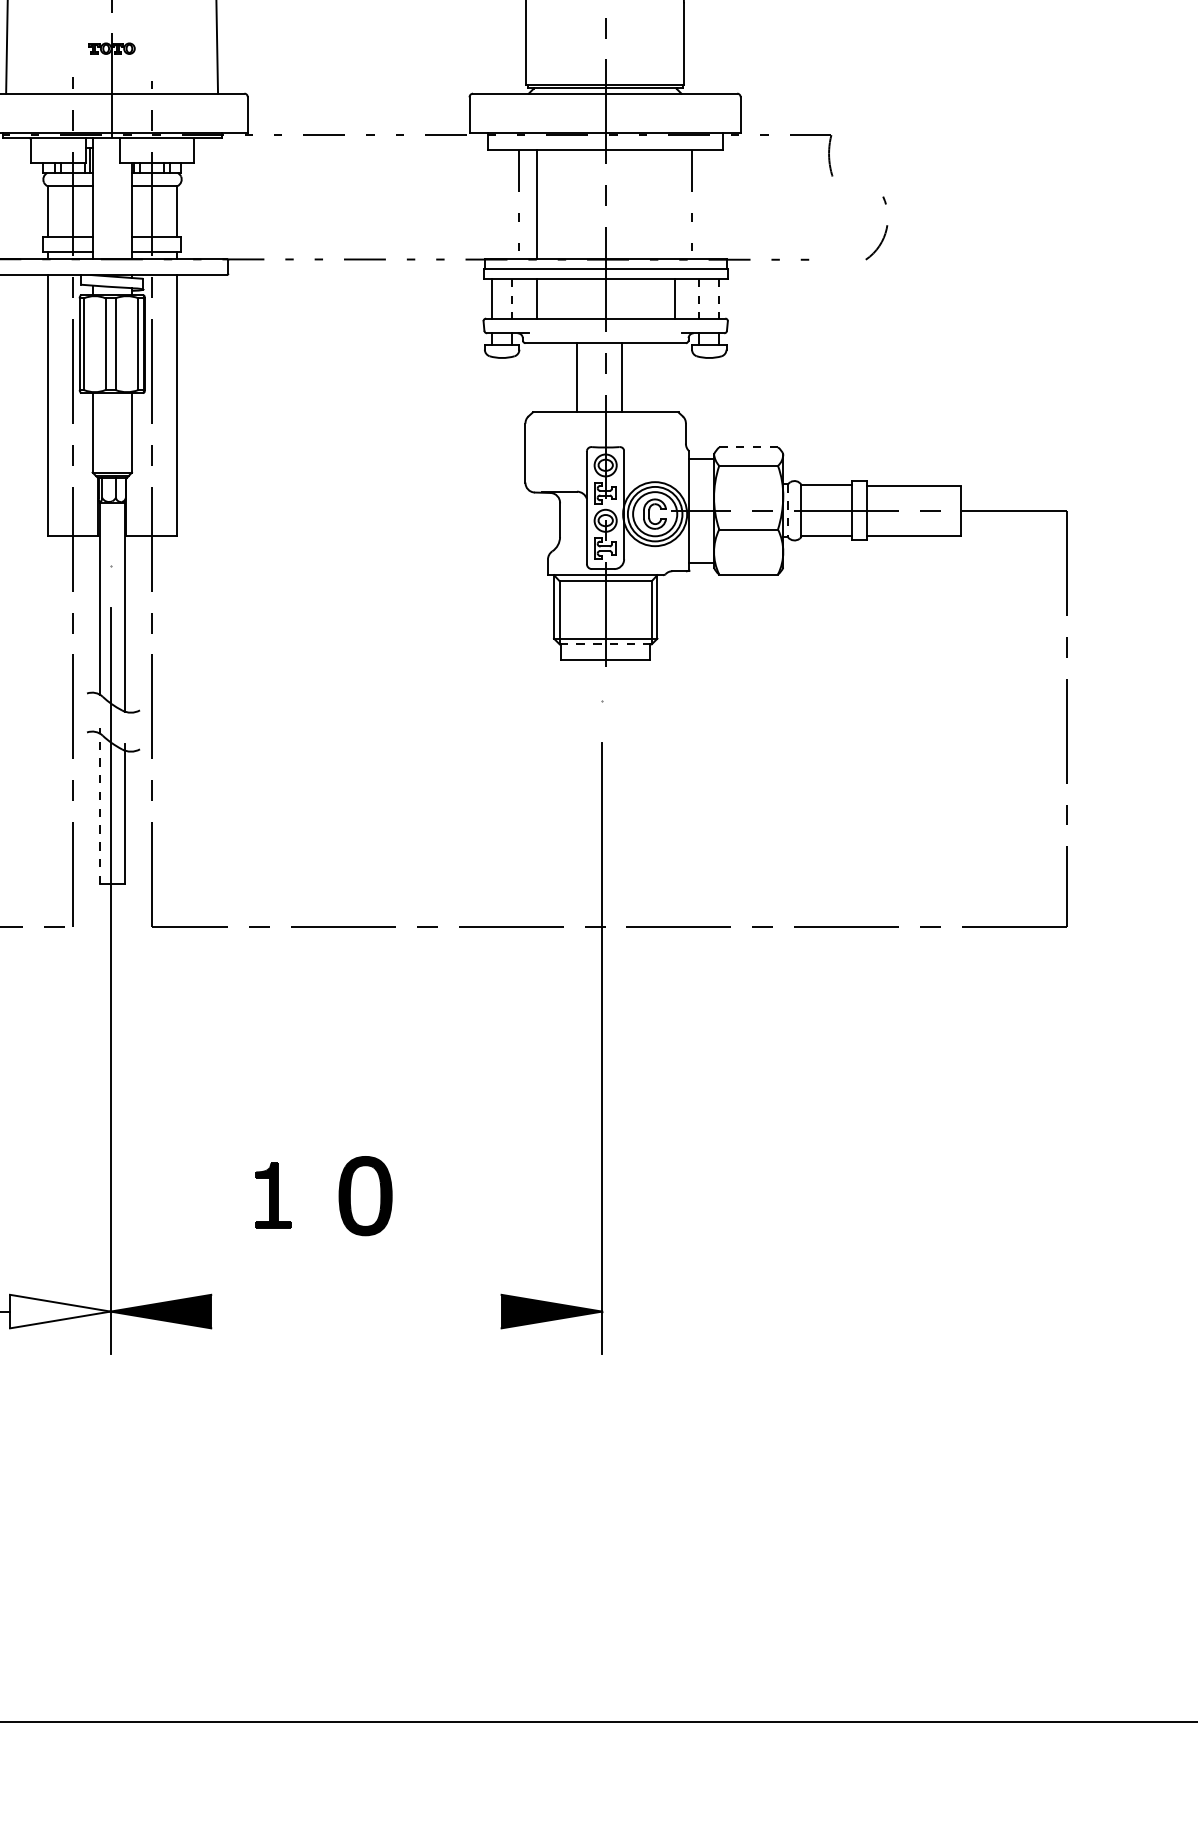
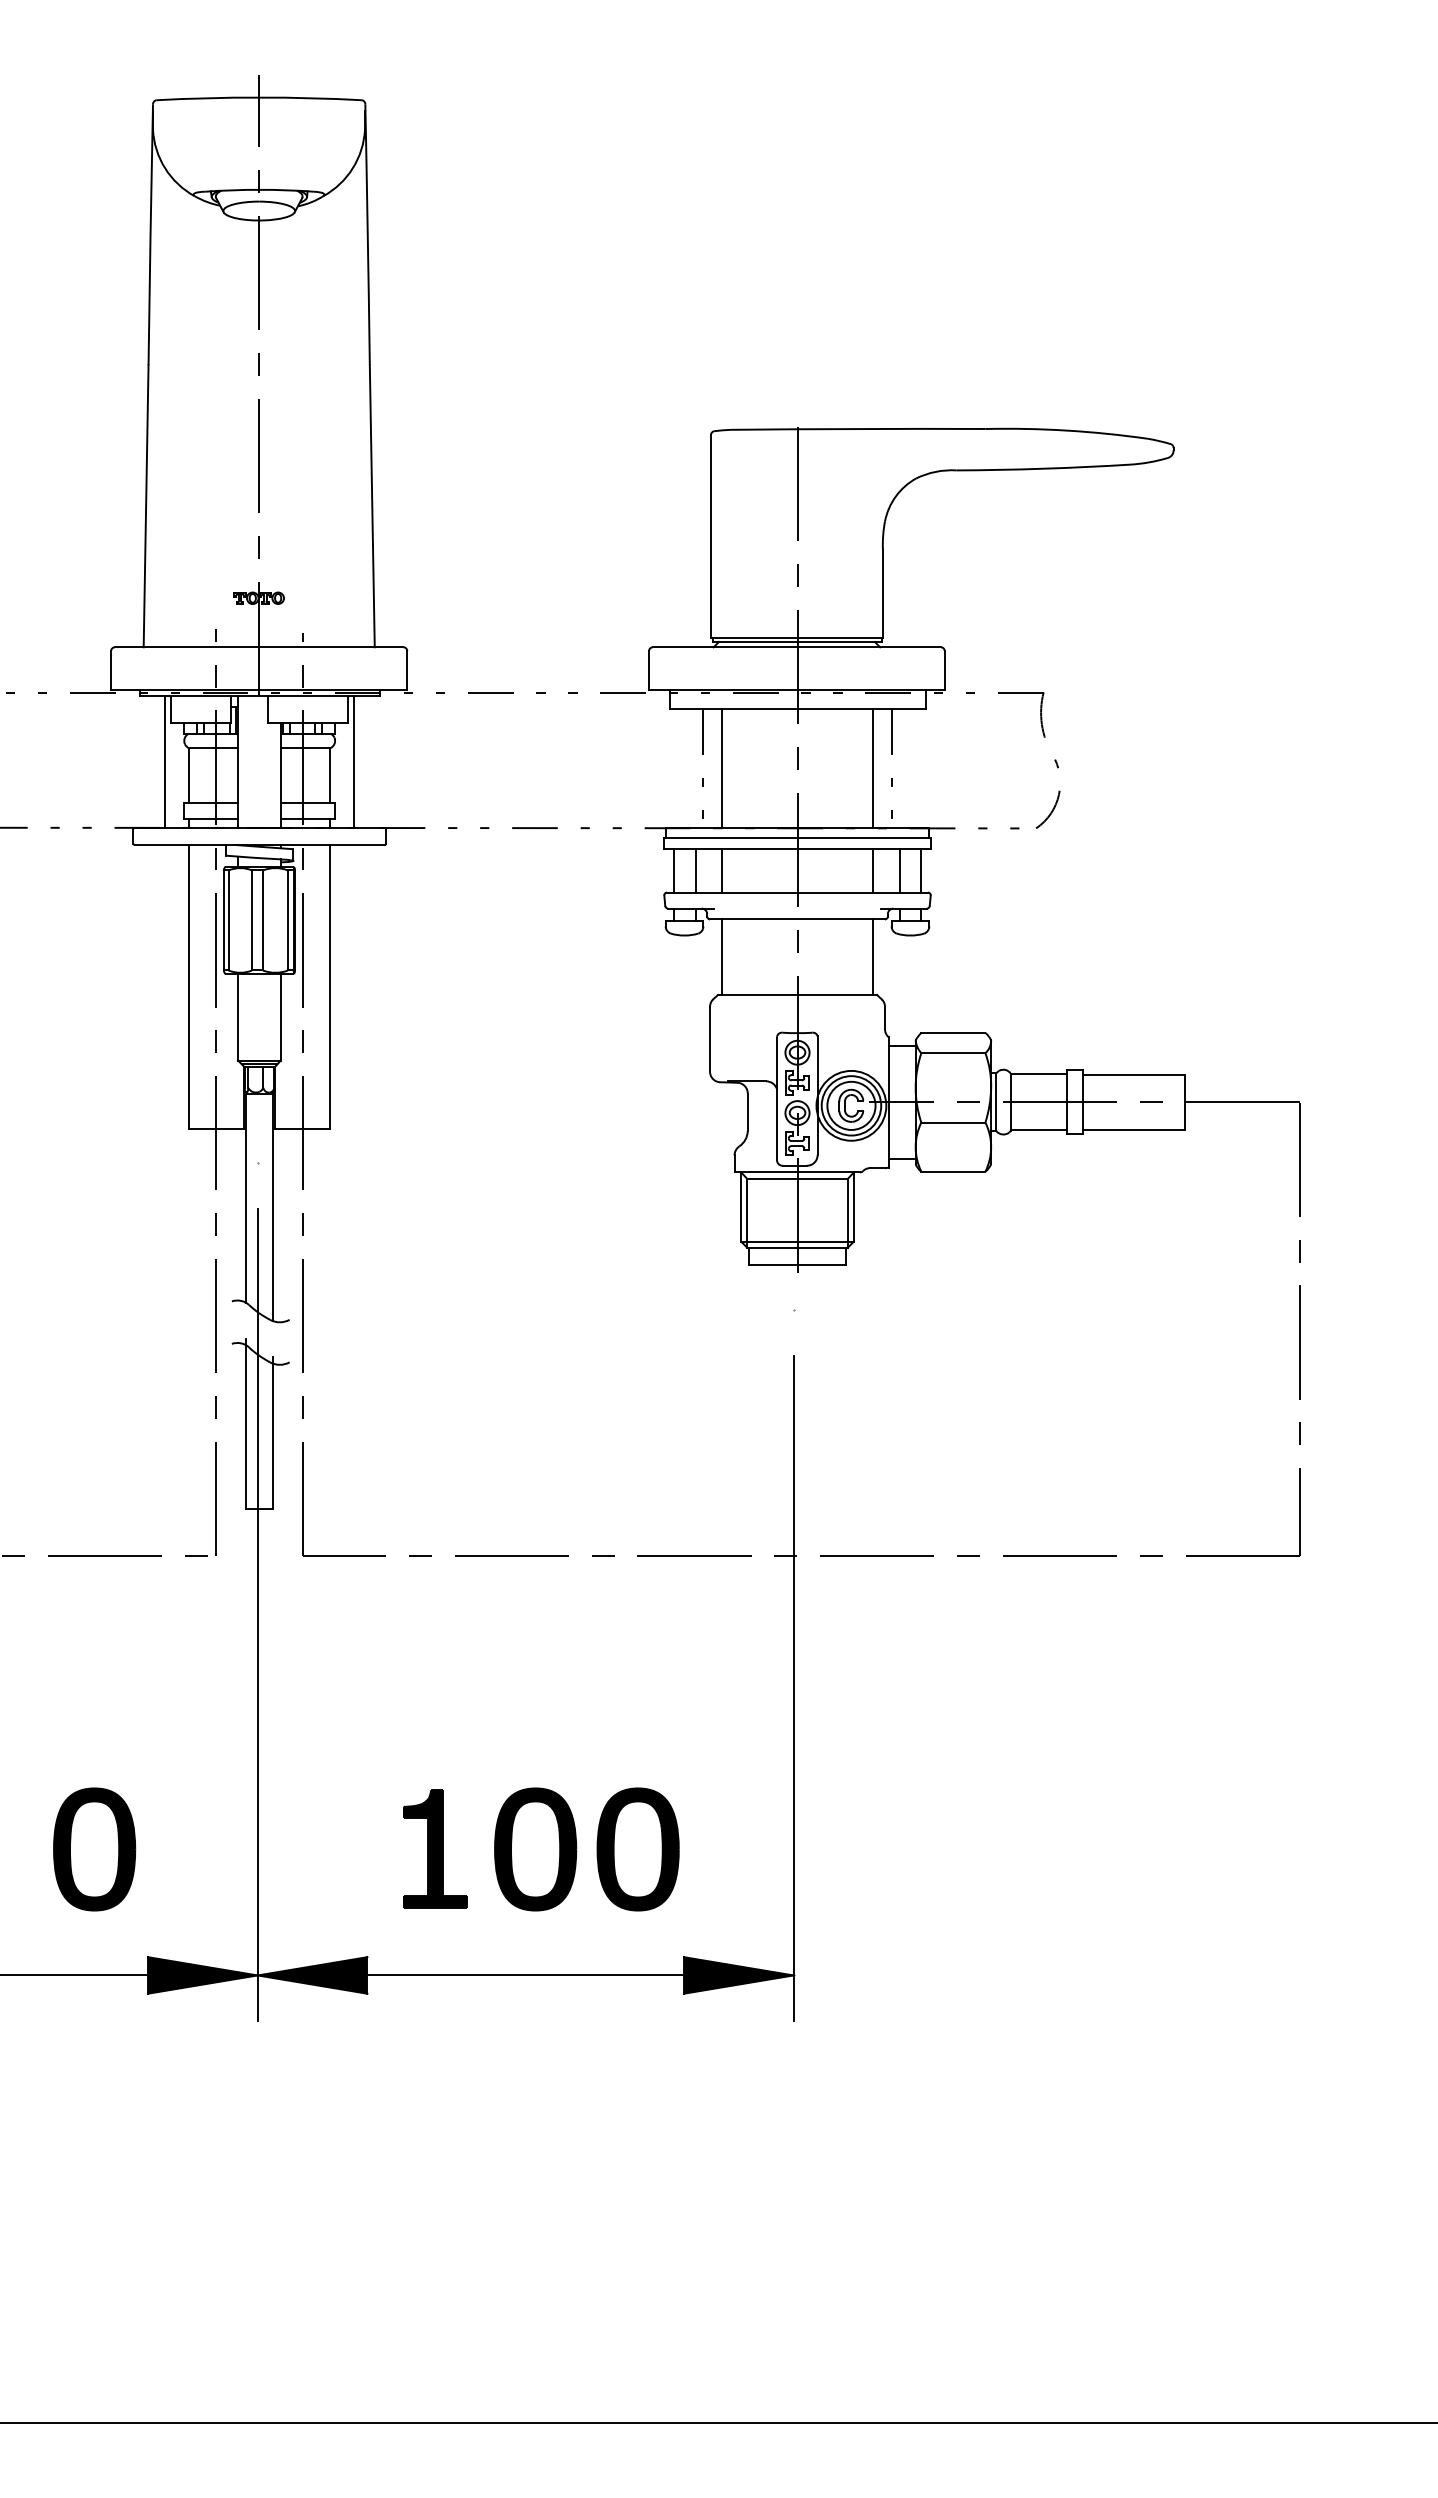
line: (26, 198) -> (165, 761), added
line: (198, 198) -> (353, 761), added
line: (674, 204) -> (872, 768), added
curve: (885, 229) -> (1057, 795), moved
line: (512, 298) -> (695, 870), dashed -> solid
line: (699, 298) -> (899, 870), dashed -> solid
line: (719, 298) -> (921, 870), dashed -> solid
line: (577, 377) -> (722, 956), moved
line: (622, 377) -> (872, 956), moved
line: (748, 447) -> (953, 1033), dashed -> solid
line: (788, 511) -> (996, 1102), dashed -> solid
line: (606, 644) -> (798, 1247), dashed -> solid
line: (99, 805) -> (245, 1423), dashed -> solid
part: (273, 1195) -> (435, 1848), size x1.67
part: (365, 1196) -> (535, 1849), size x1.43
part: (458, 1196) -> (637, 1849), added
fill: (60, 1311) -> (202, 1975), added
line: (356, 1311) -> (525, 1975), added

